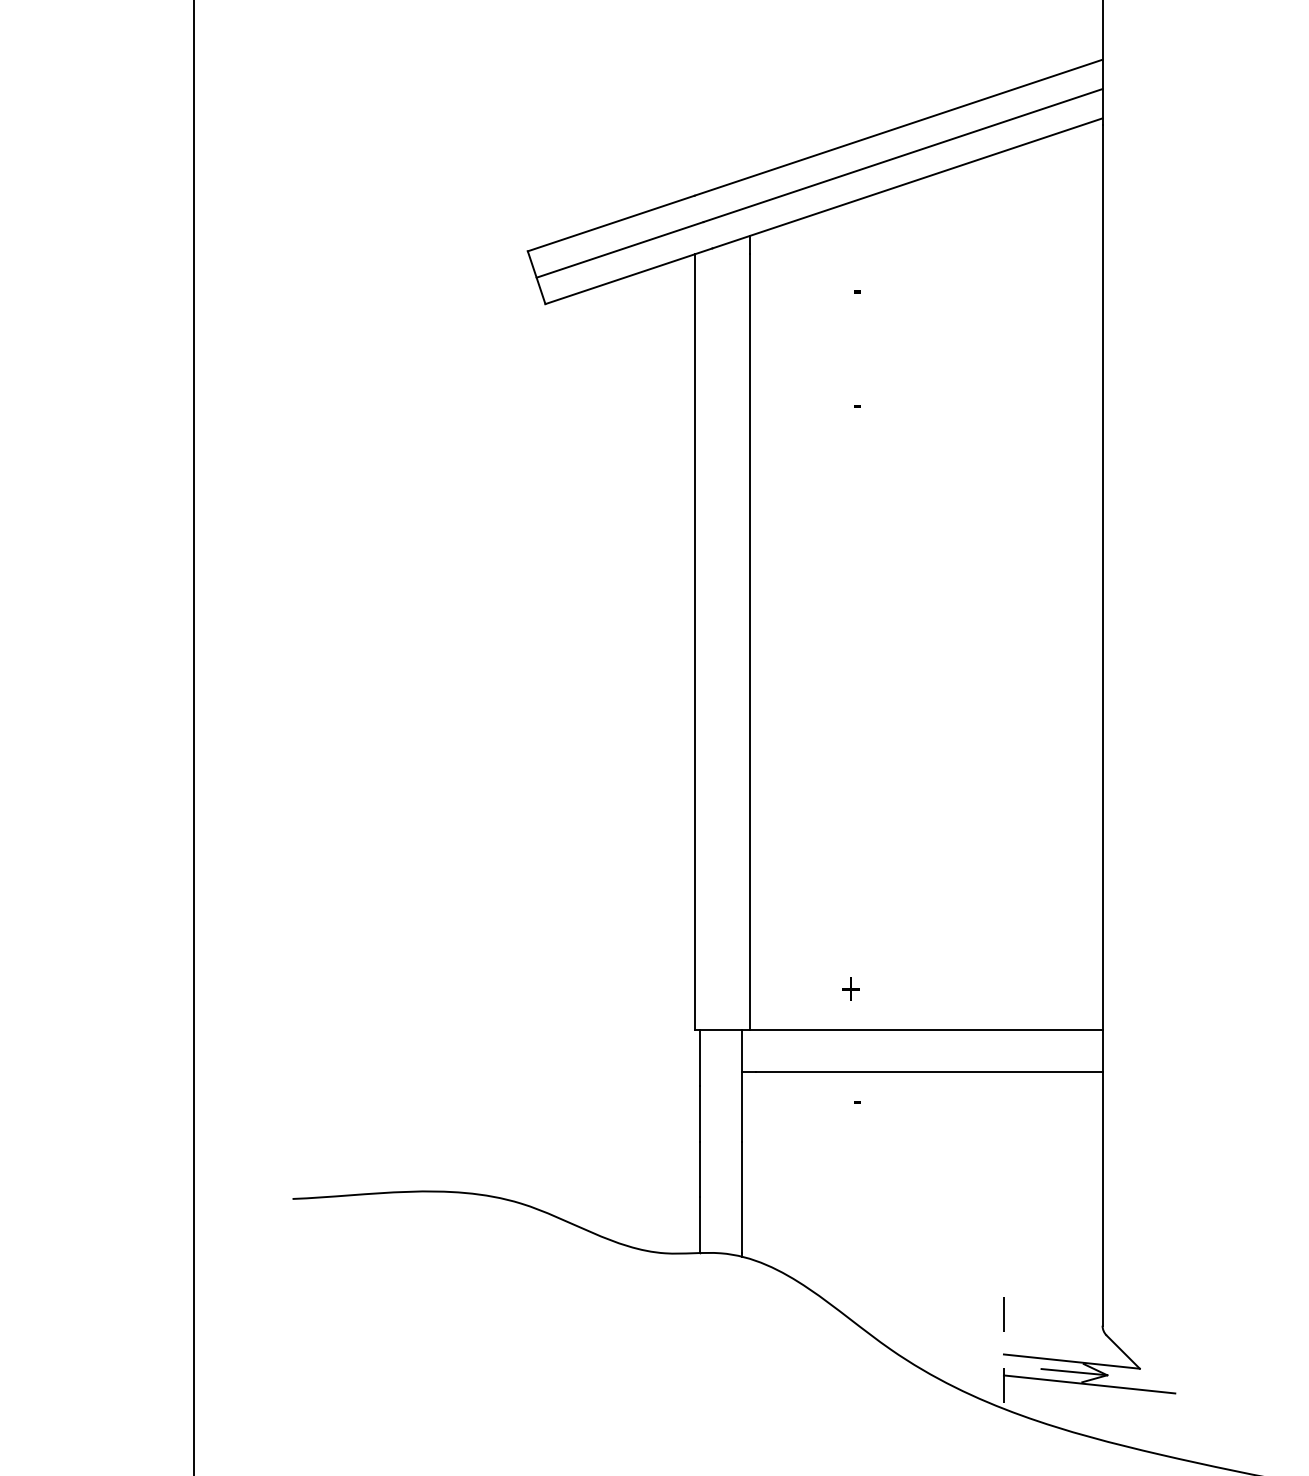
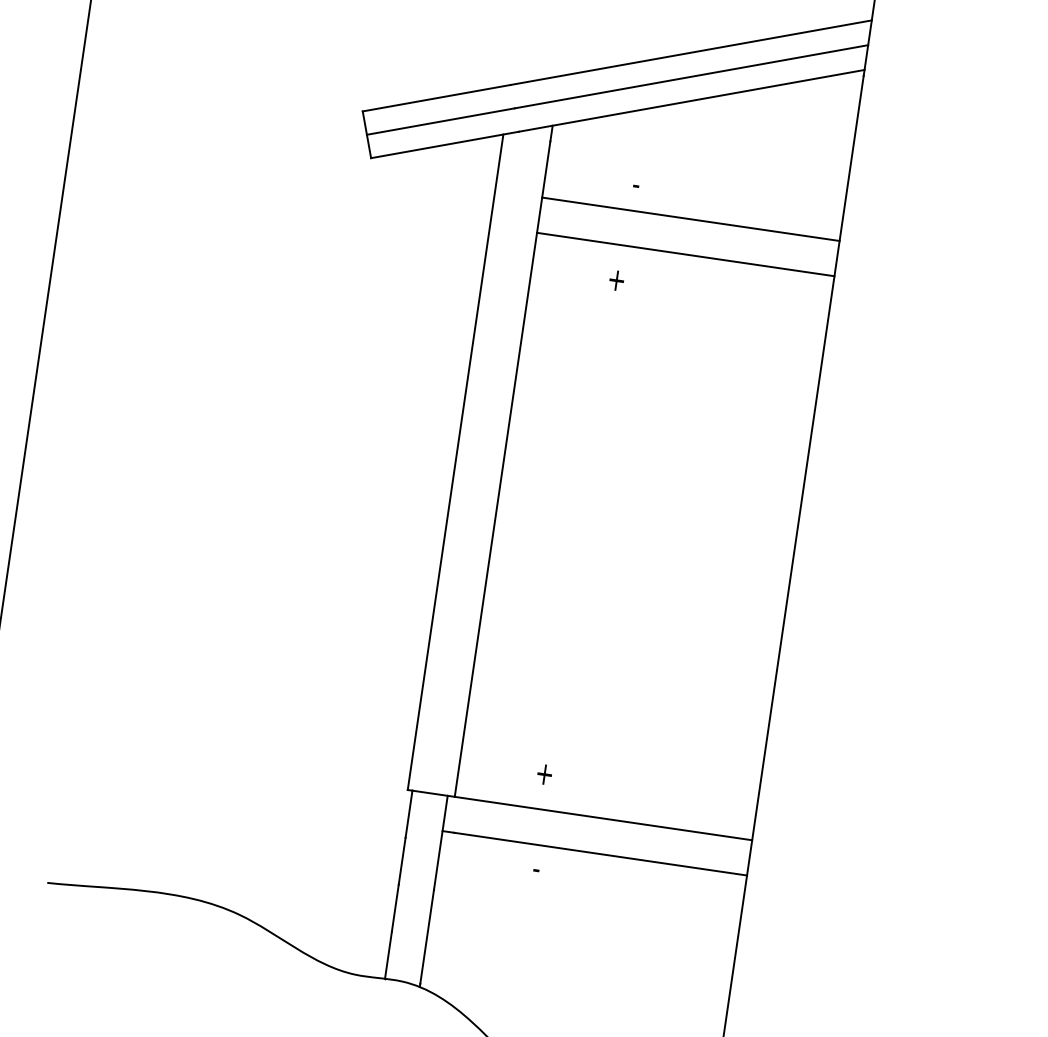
line: (926, 320) -> (690, 218), added
line: (926, 362) -> (685, 254), added
text: (851, 404) -> (617, 280), - -> +

